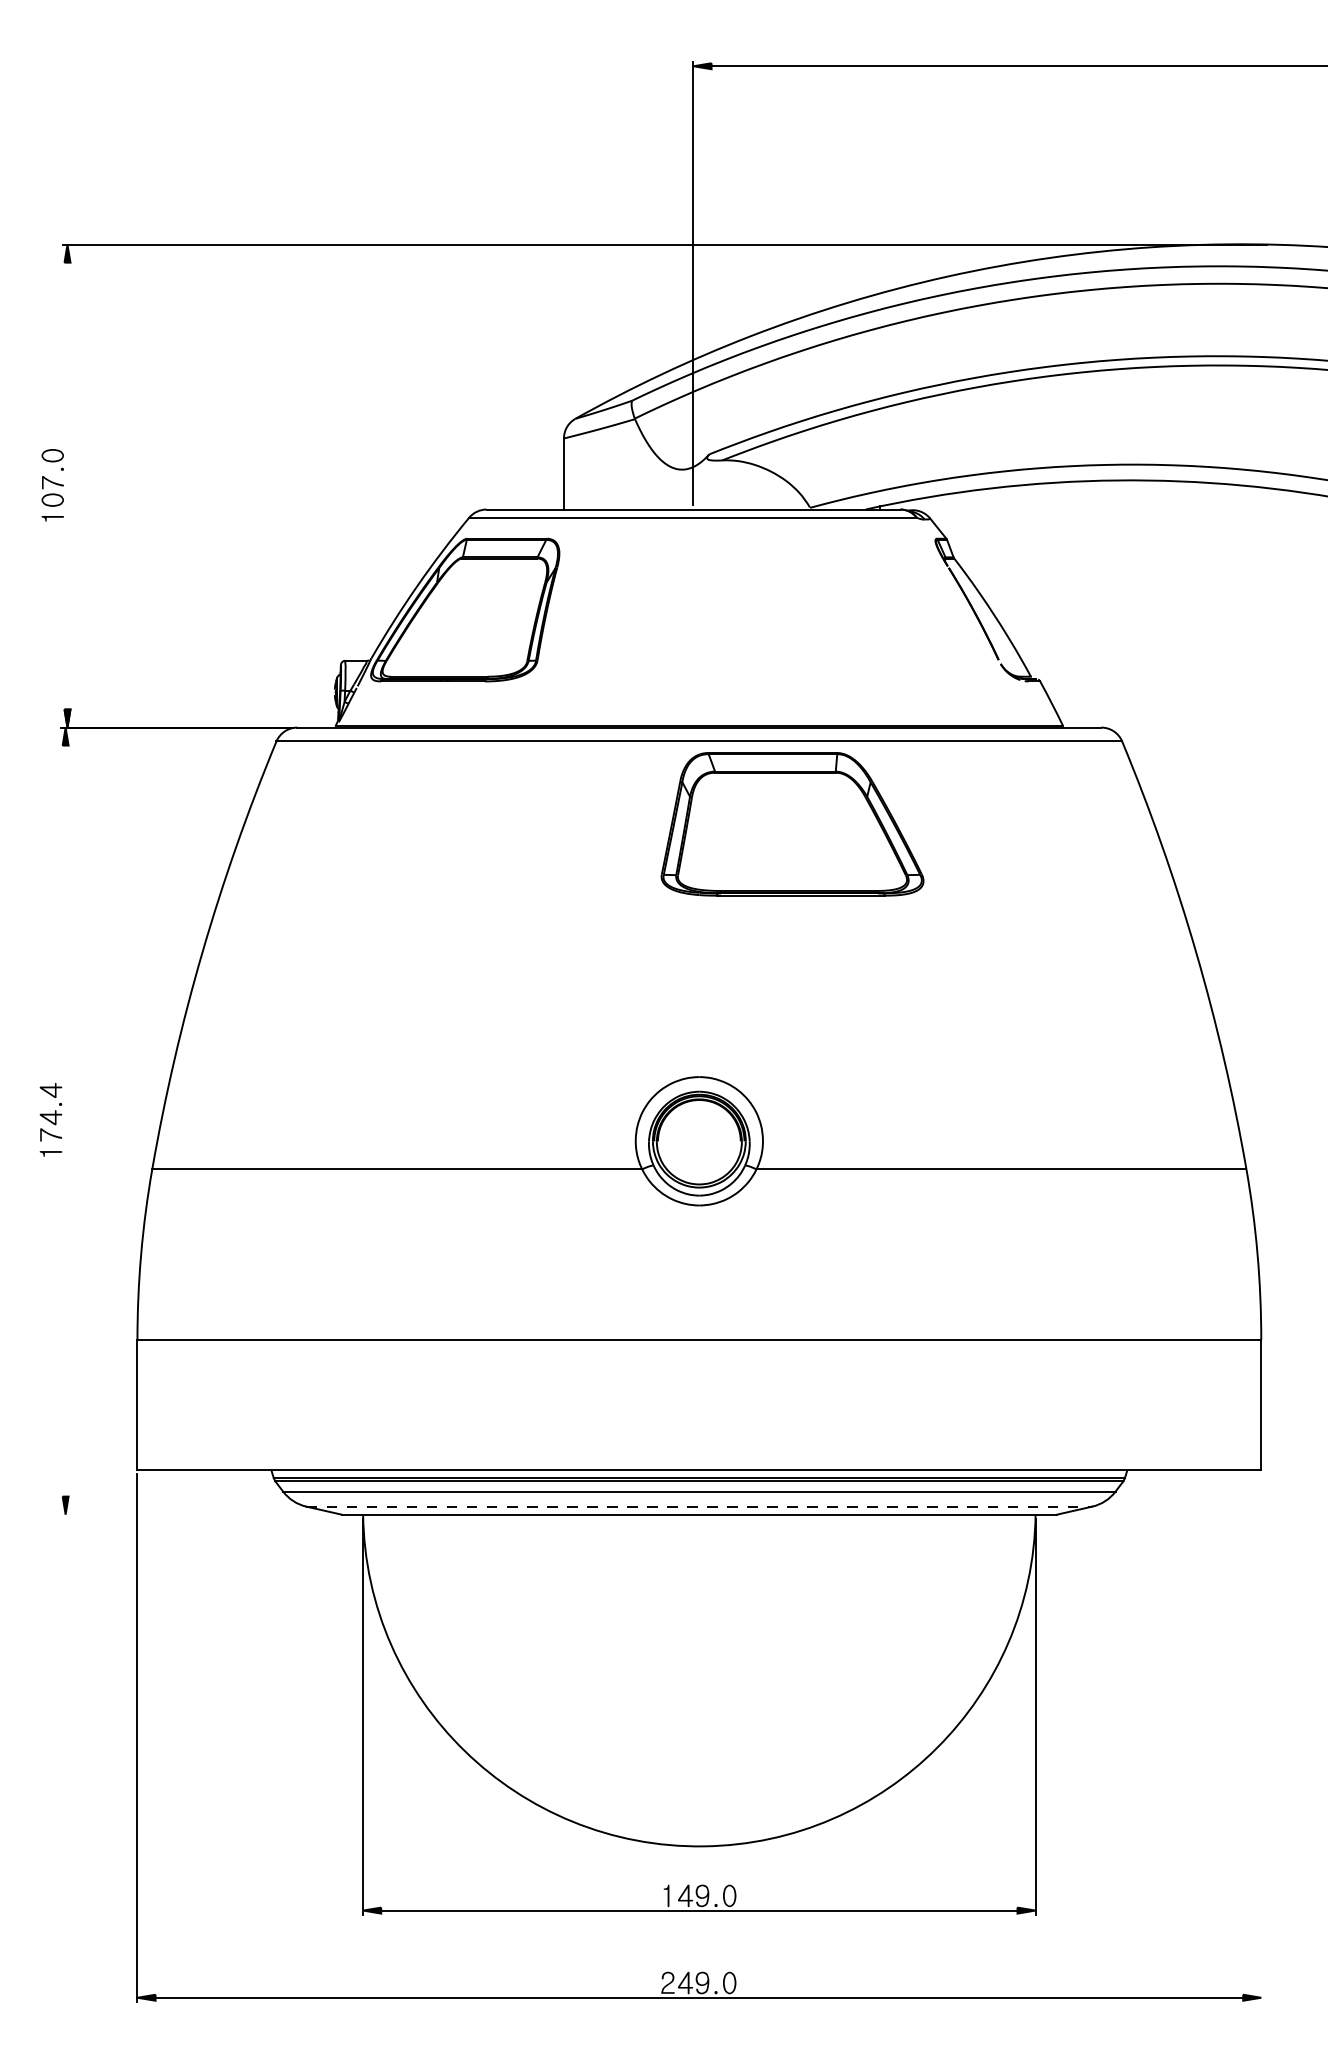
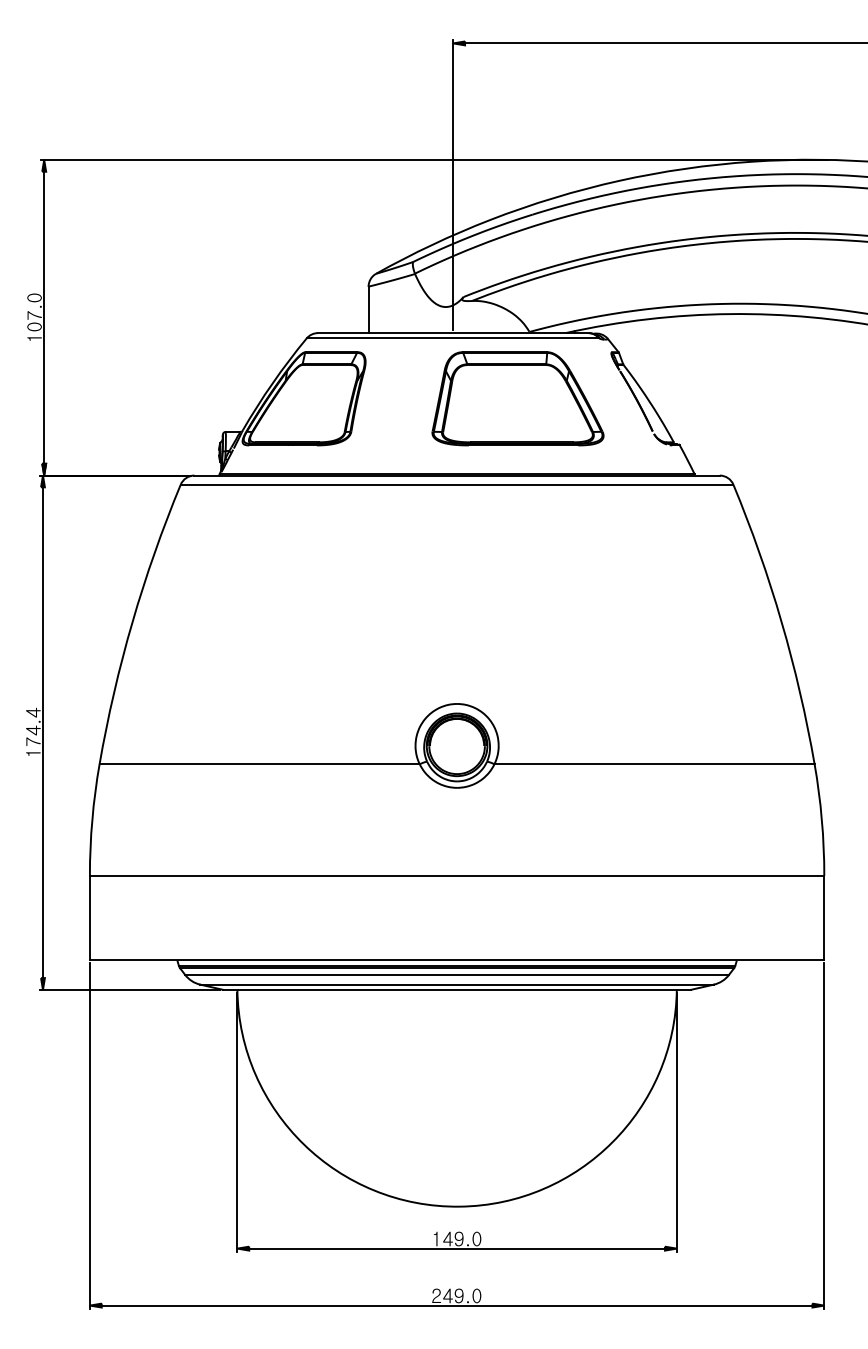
line: (67, 485) -> (44, 317), added
part: (791, 823) -> (517, 398), moved
line: (64, 1120) -> (42, 732), added
line: (699, 1506) -> (457, 984), dashed -> solid
line: (199, 1514) -> (130, 989), added
line: (1261, 1737) -> (824, 1135), added

